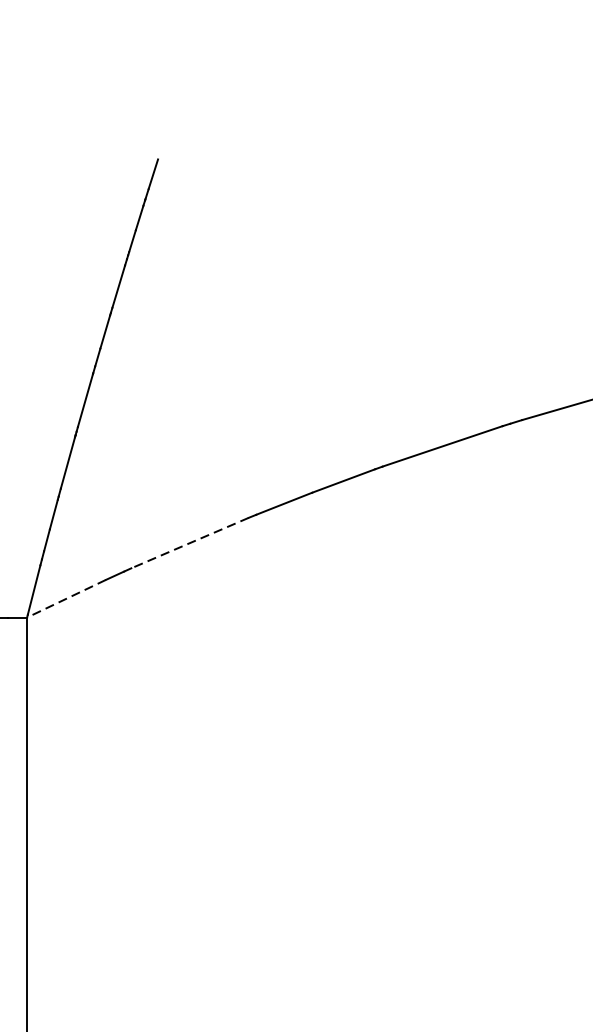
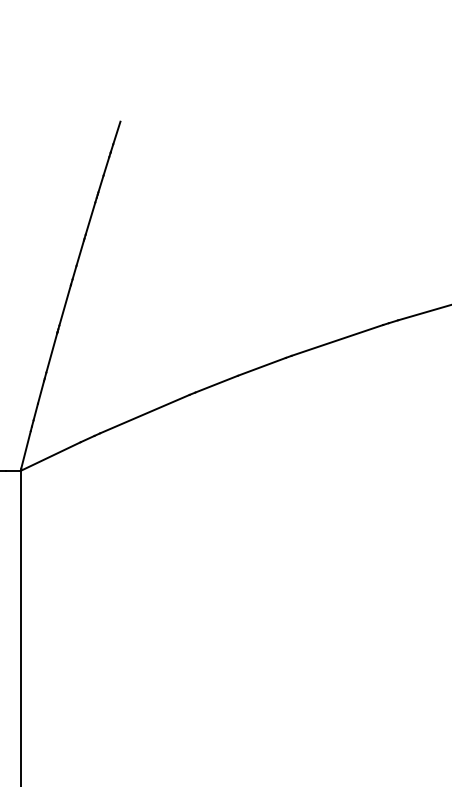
line: (189, 543) -> (144, 414), dashed -> solid
line: (66, 598) -> (50, 456), dashed -> solid

